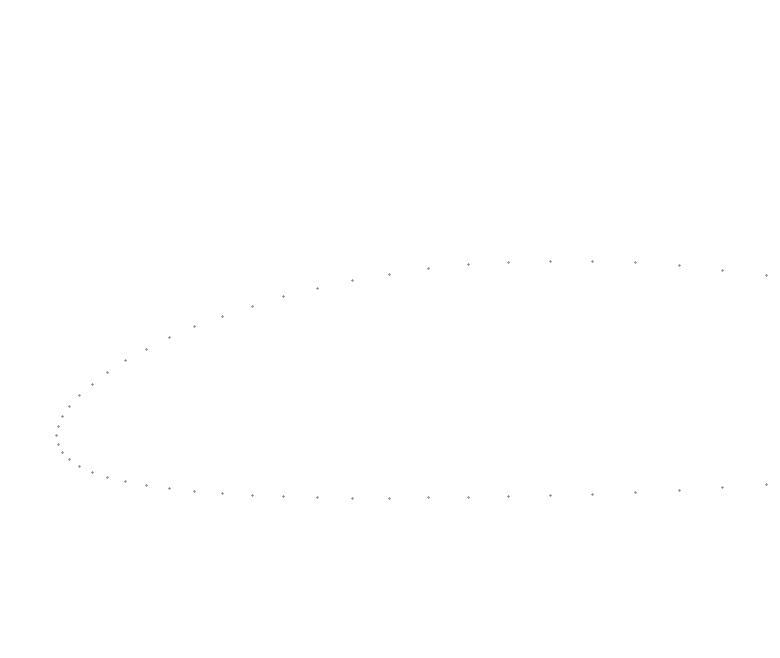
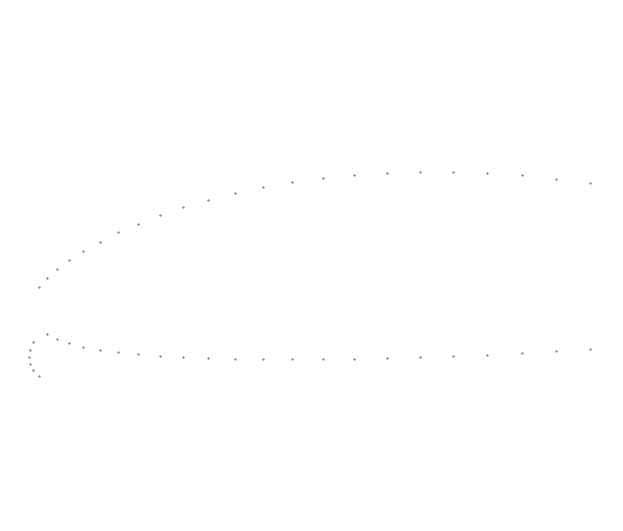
part: (63, 438) -> (34, 359), moved

